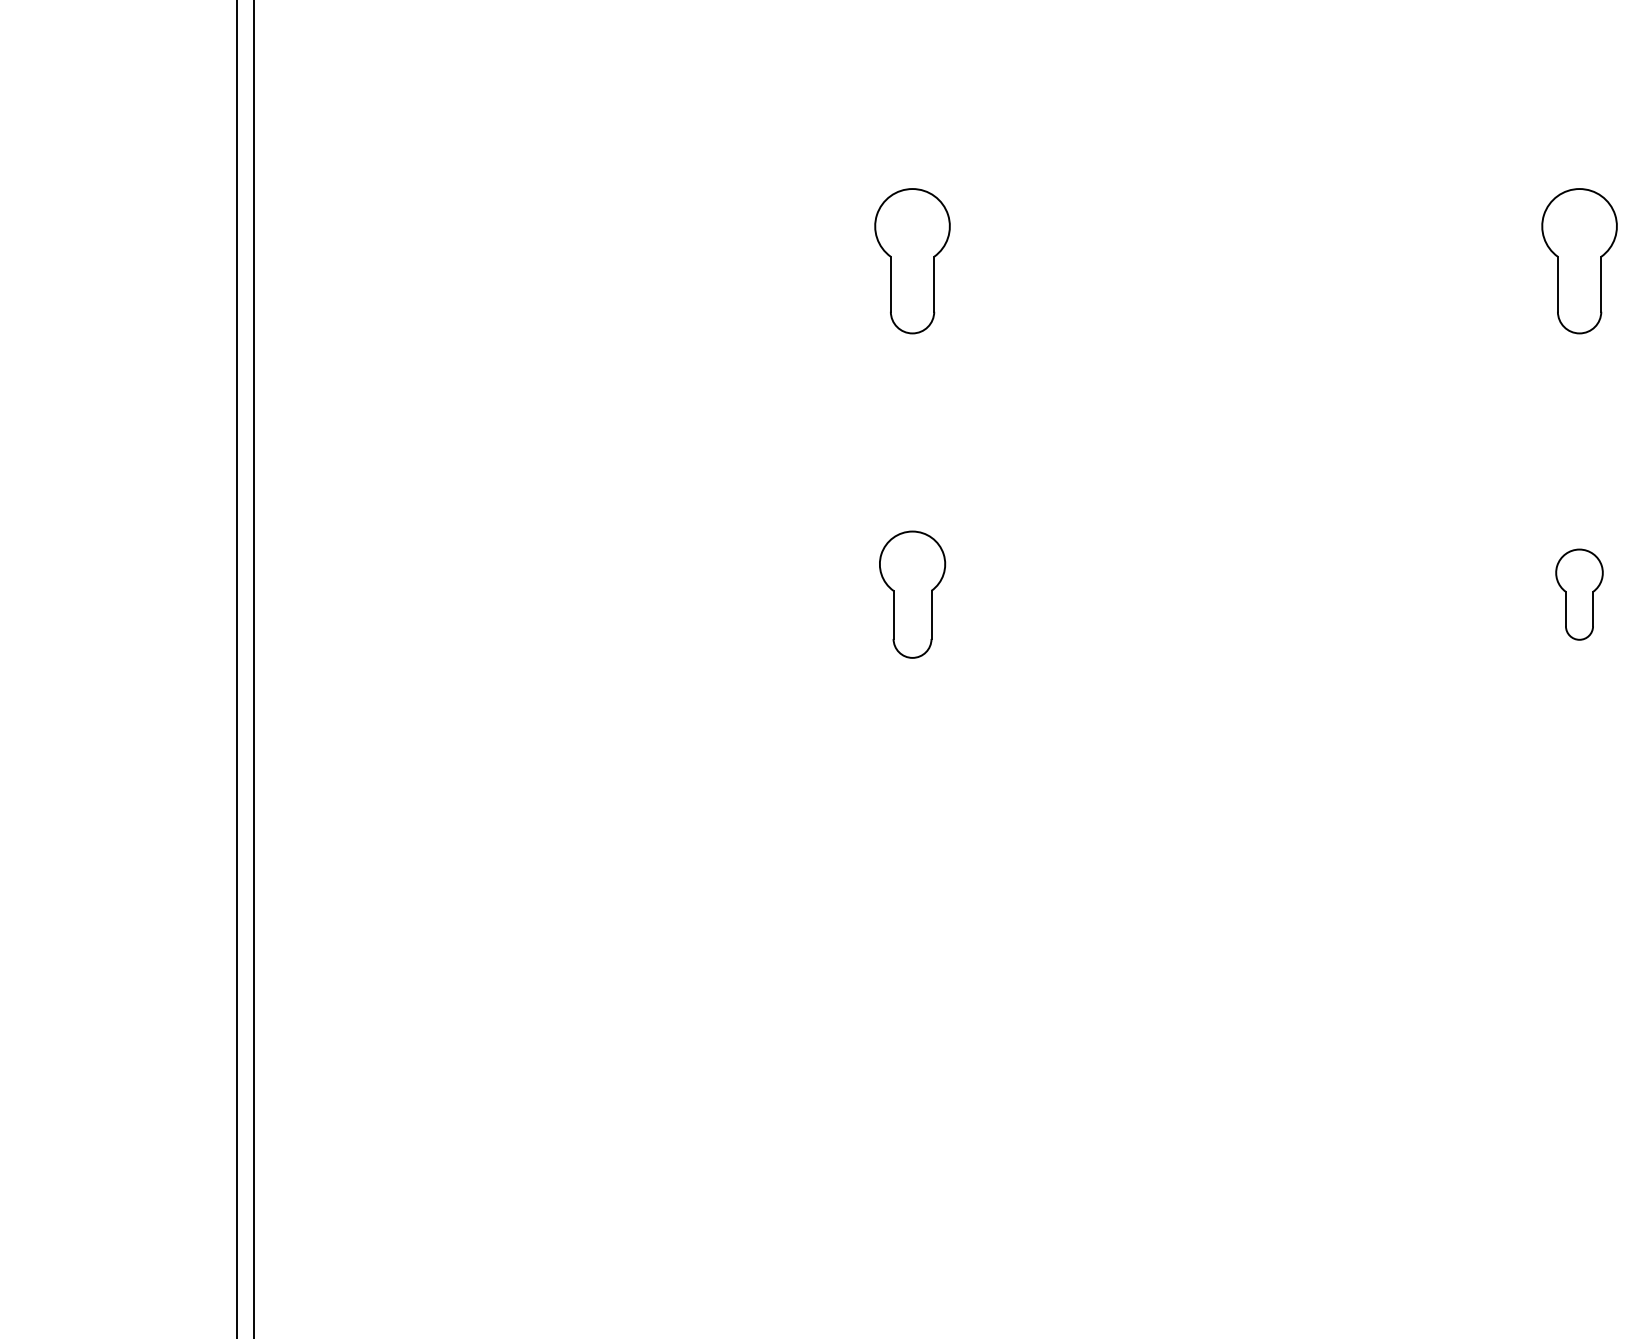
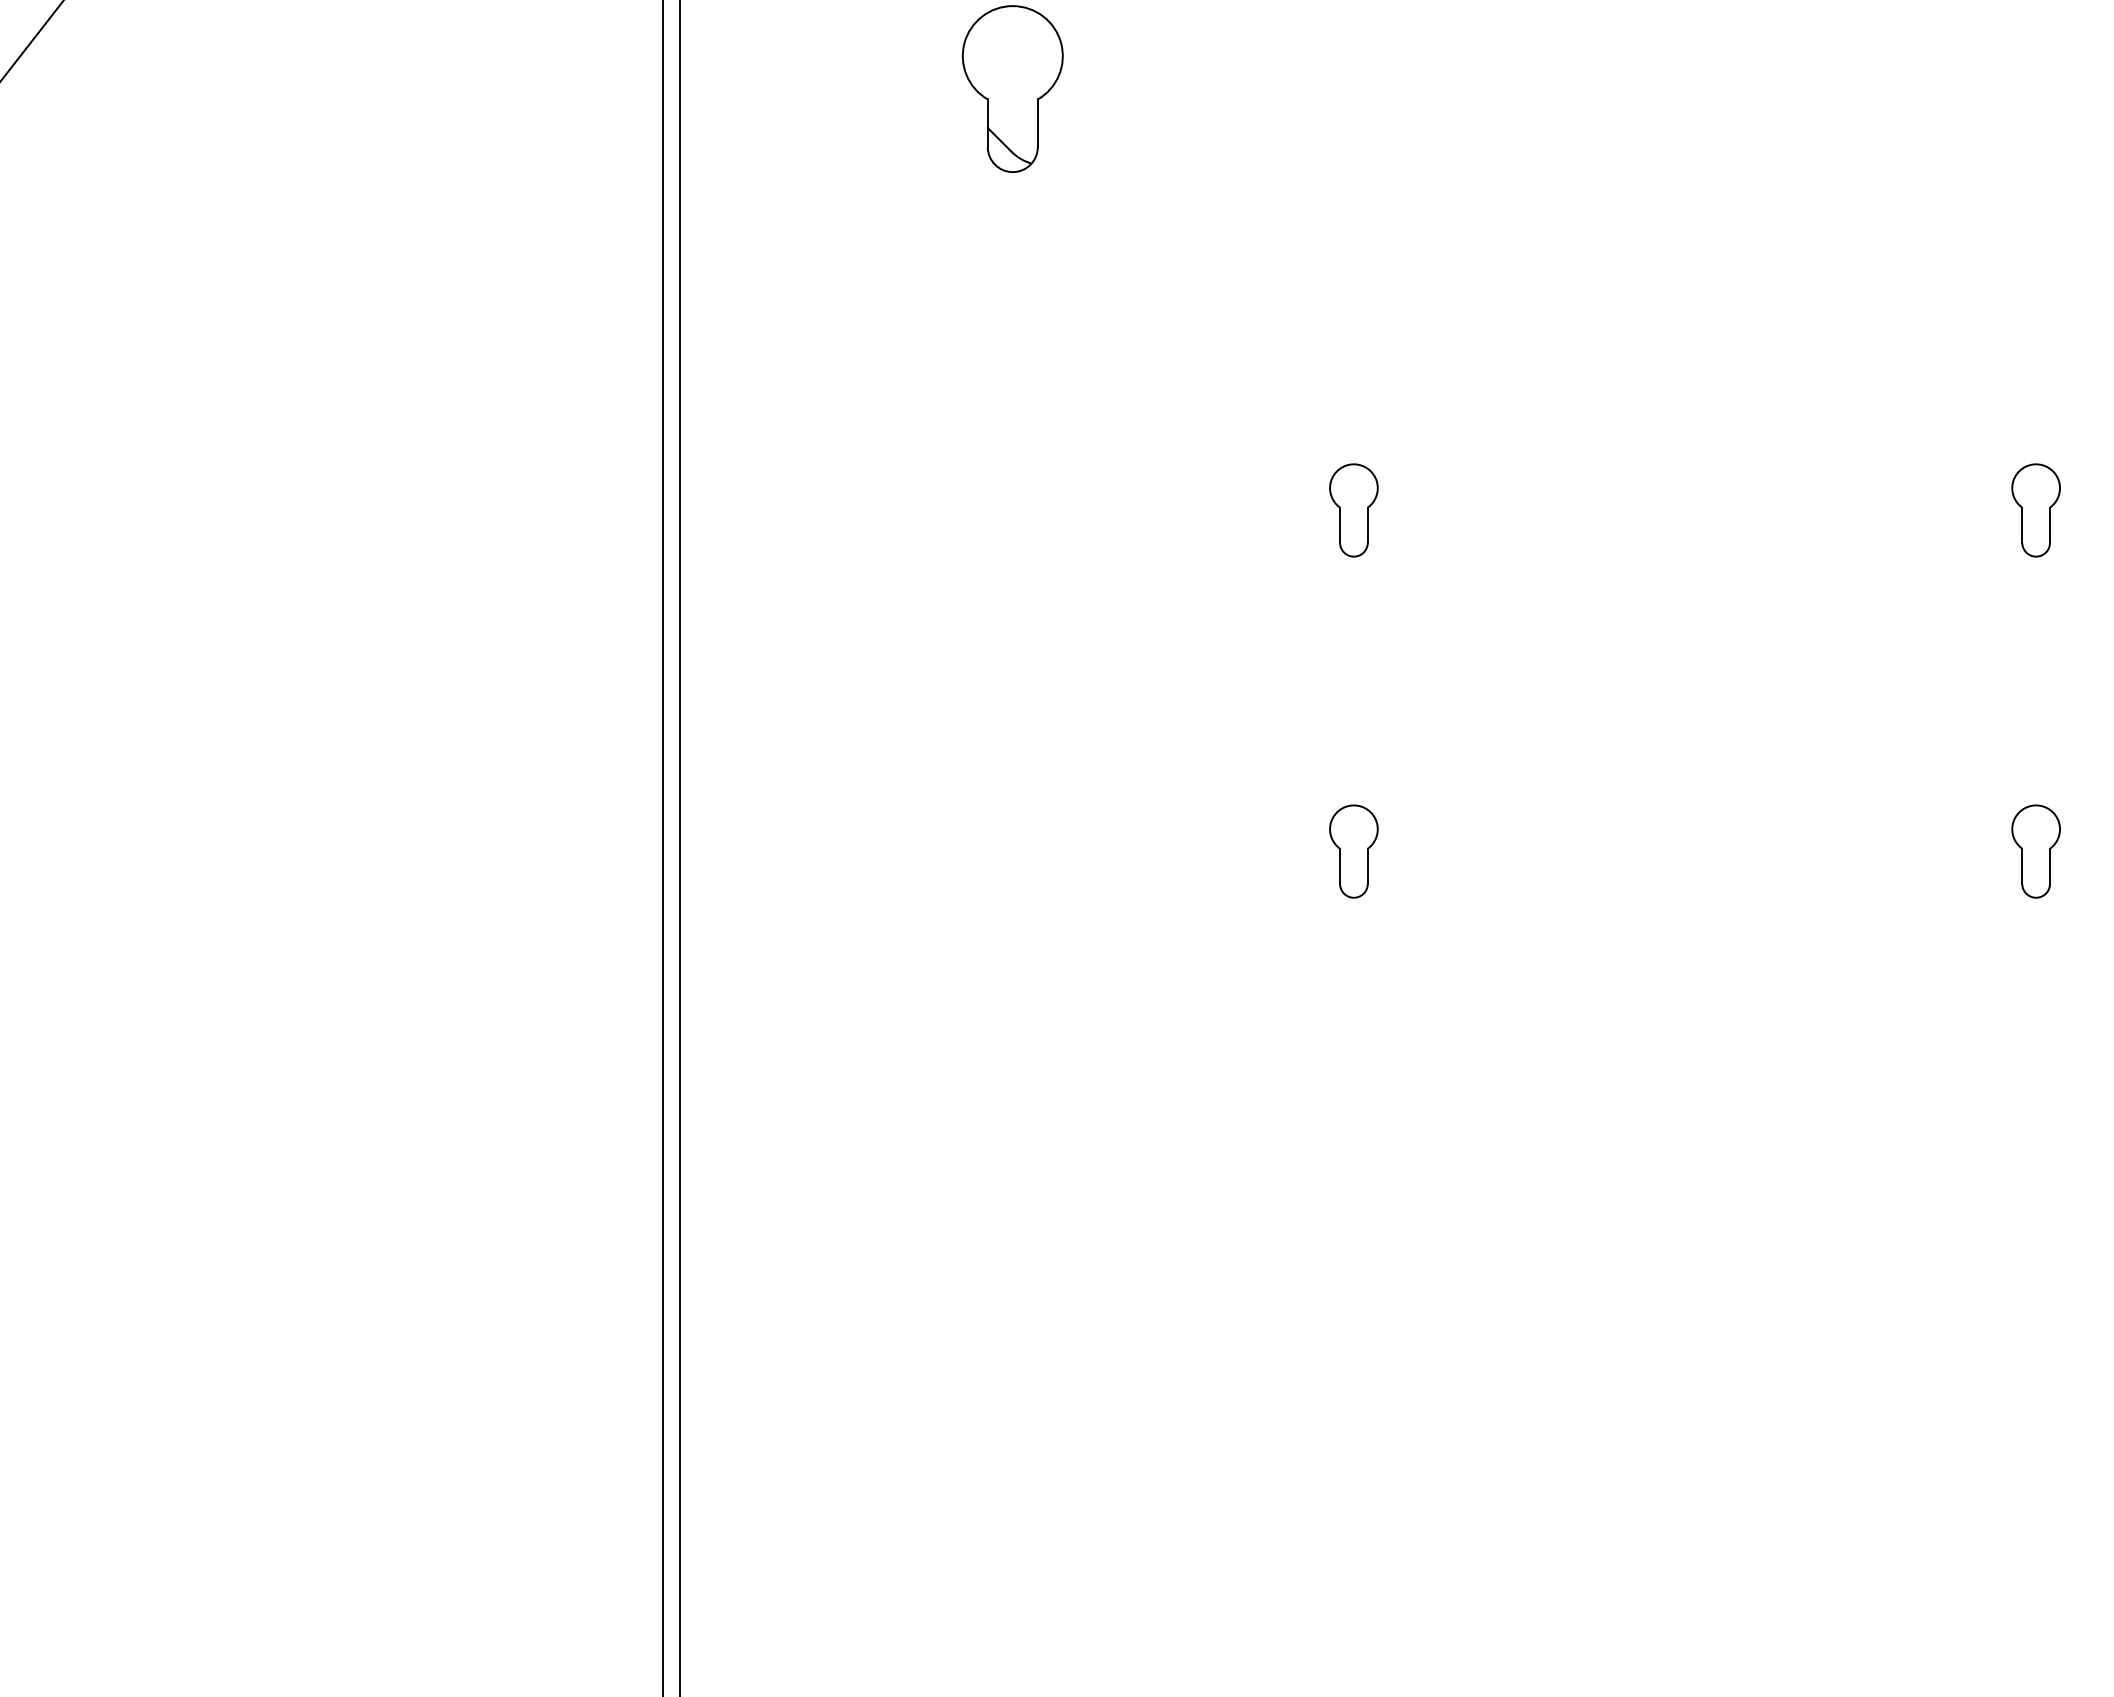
part: (912, 261) -> (1353, 510), size x0.62
part: (1578, 261) -> (2035, 510), size x0.62
part: (912, 594) -> (1353, 851), size x0.71

